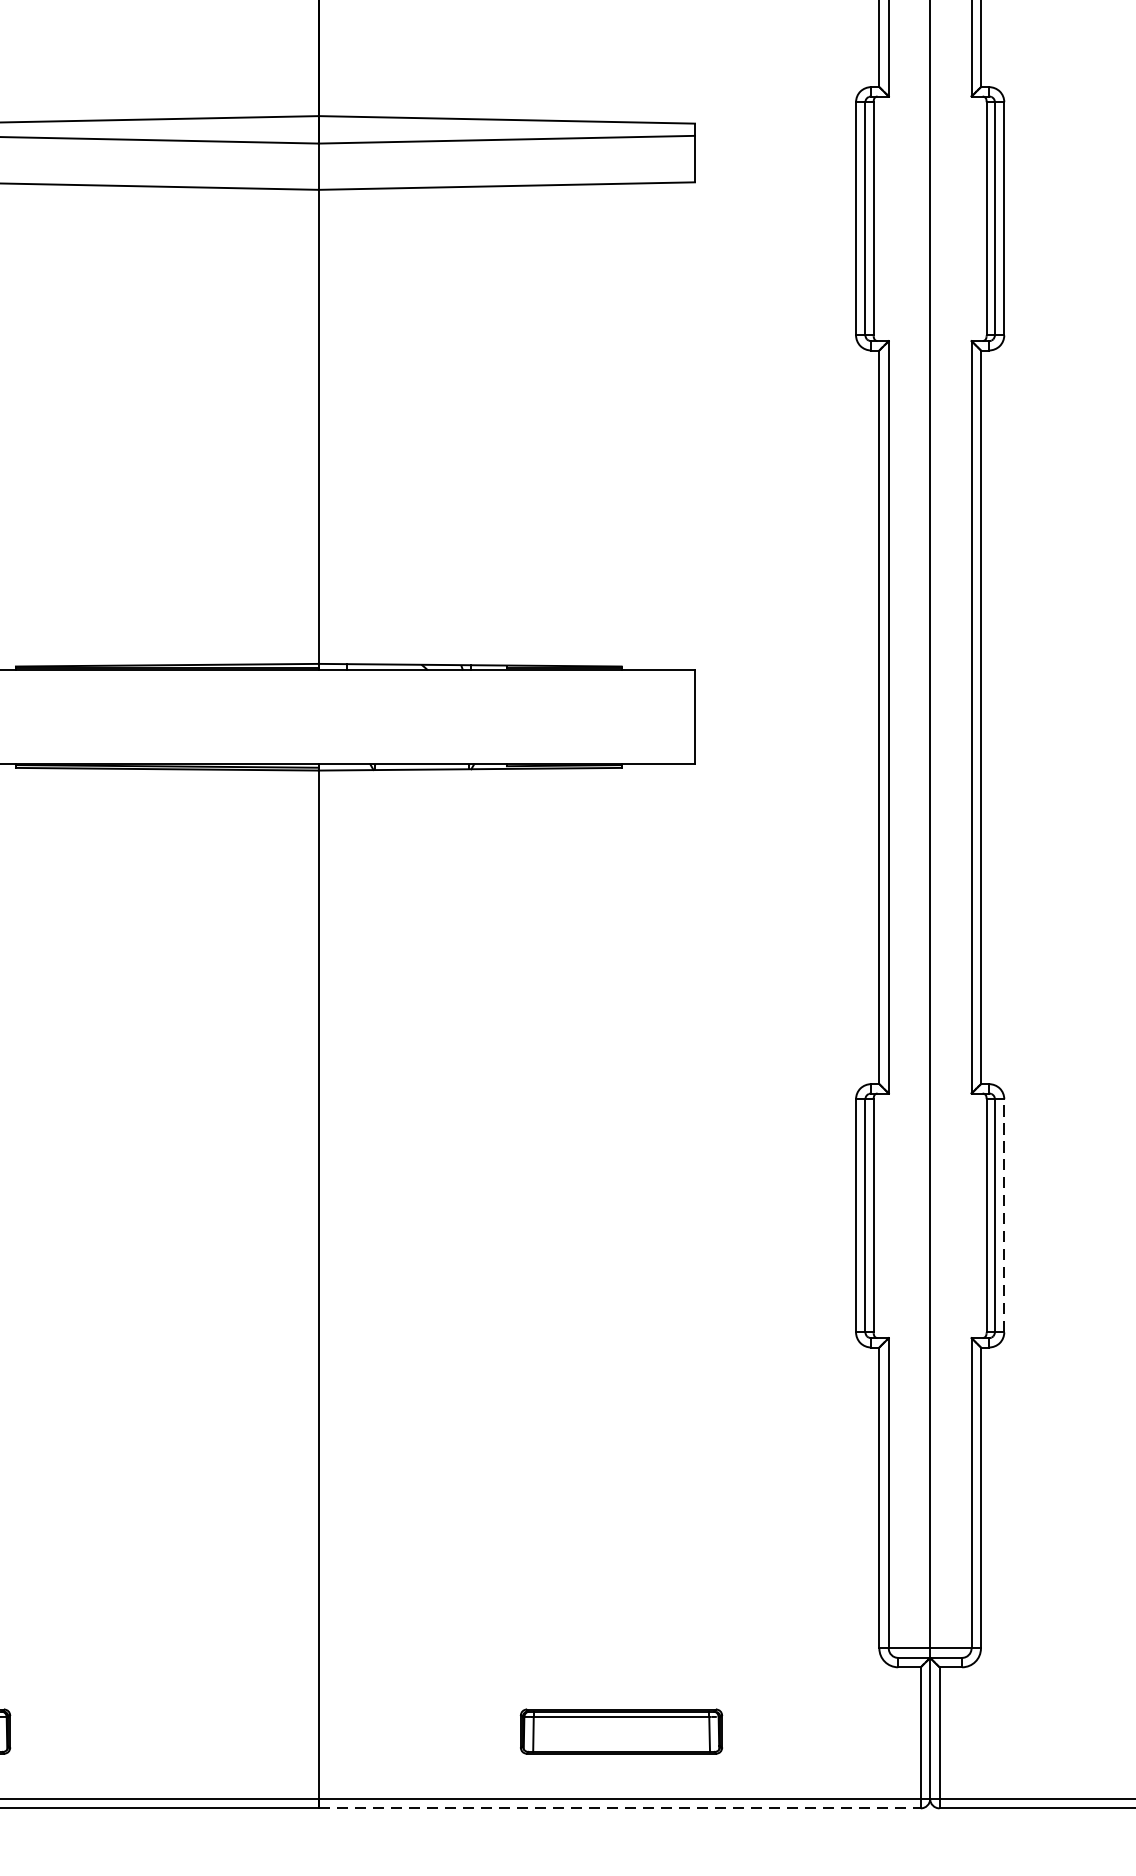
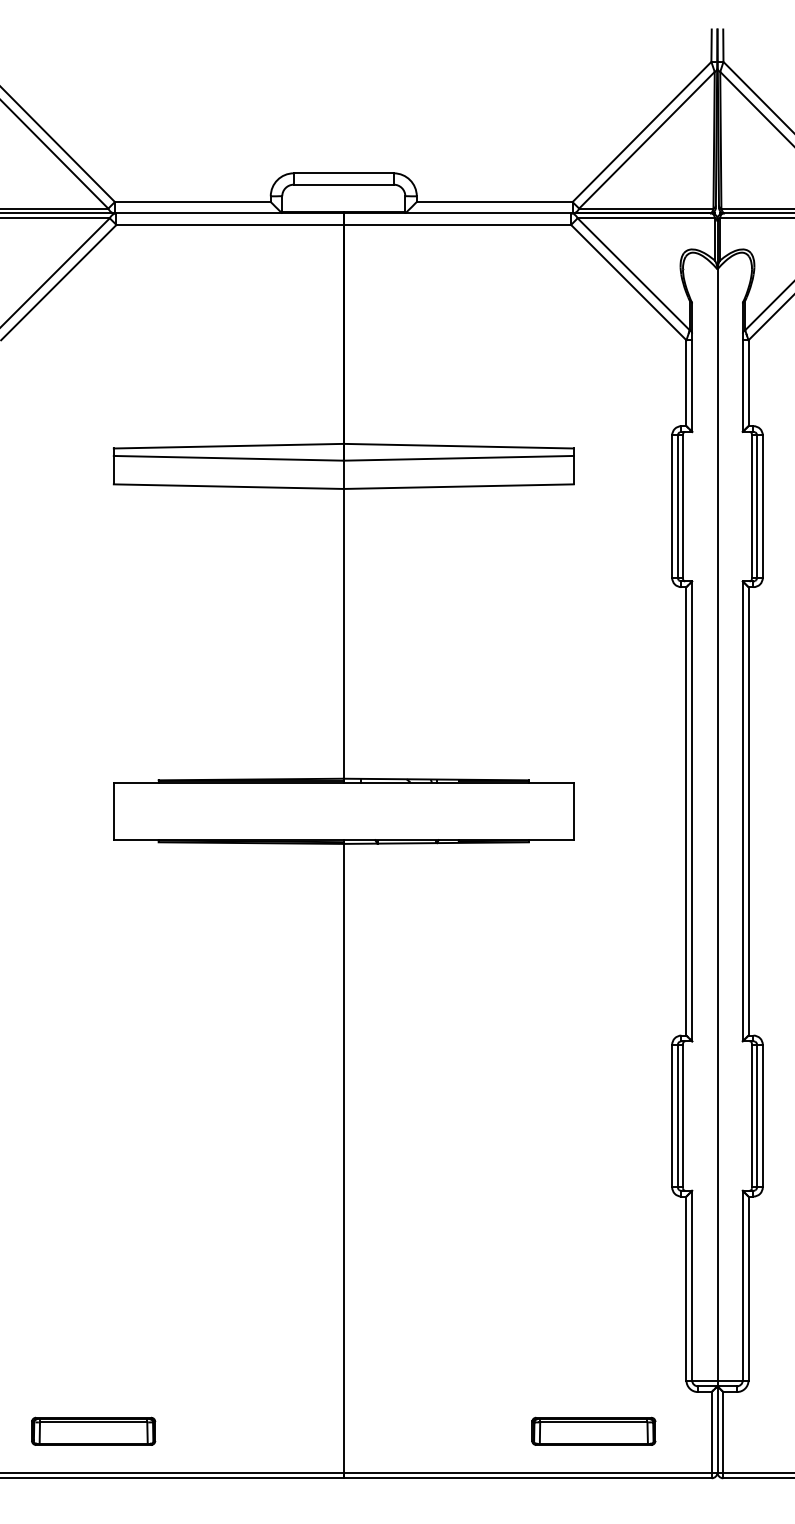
line: (1003, 1214) -> (762, 1115), dashed -> solid
part: (620, 1730) -> (593, 1430), moved
line: (619, 1808) -> (527, 1478), dashed -> solid

